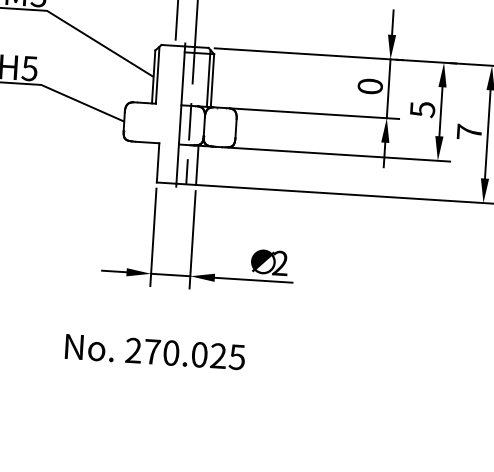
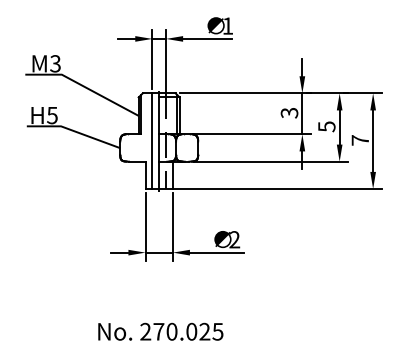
text: (370, 85) -> (289, 112), 0 -> 3
line: (171, 114) -> (152, 141), added
text: (154, 351) -> (160, 331), moved

